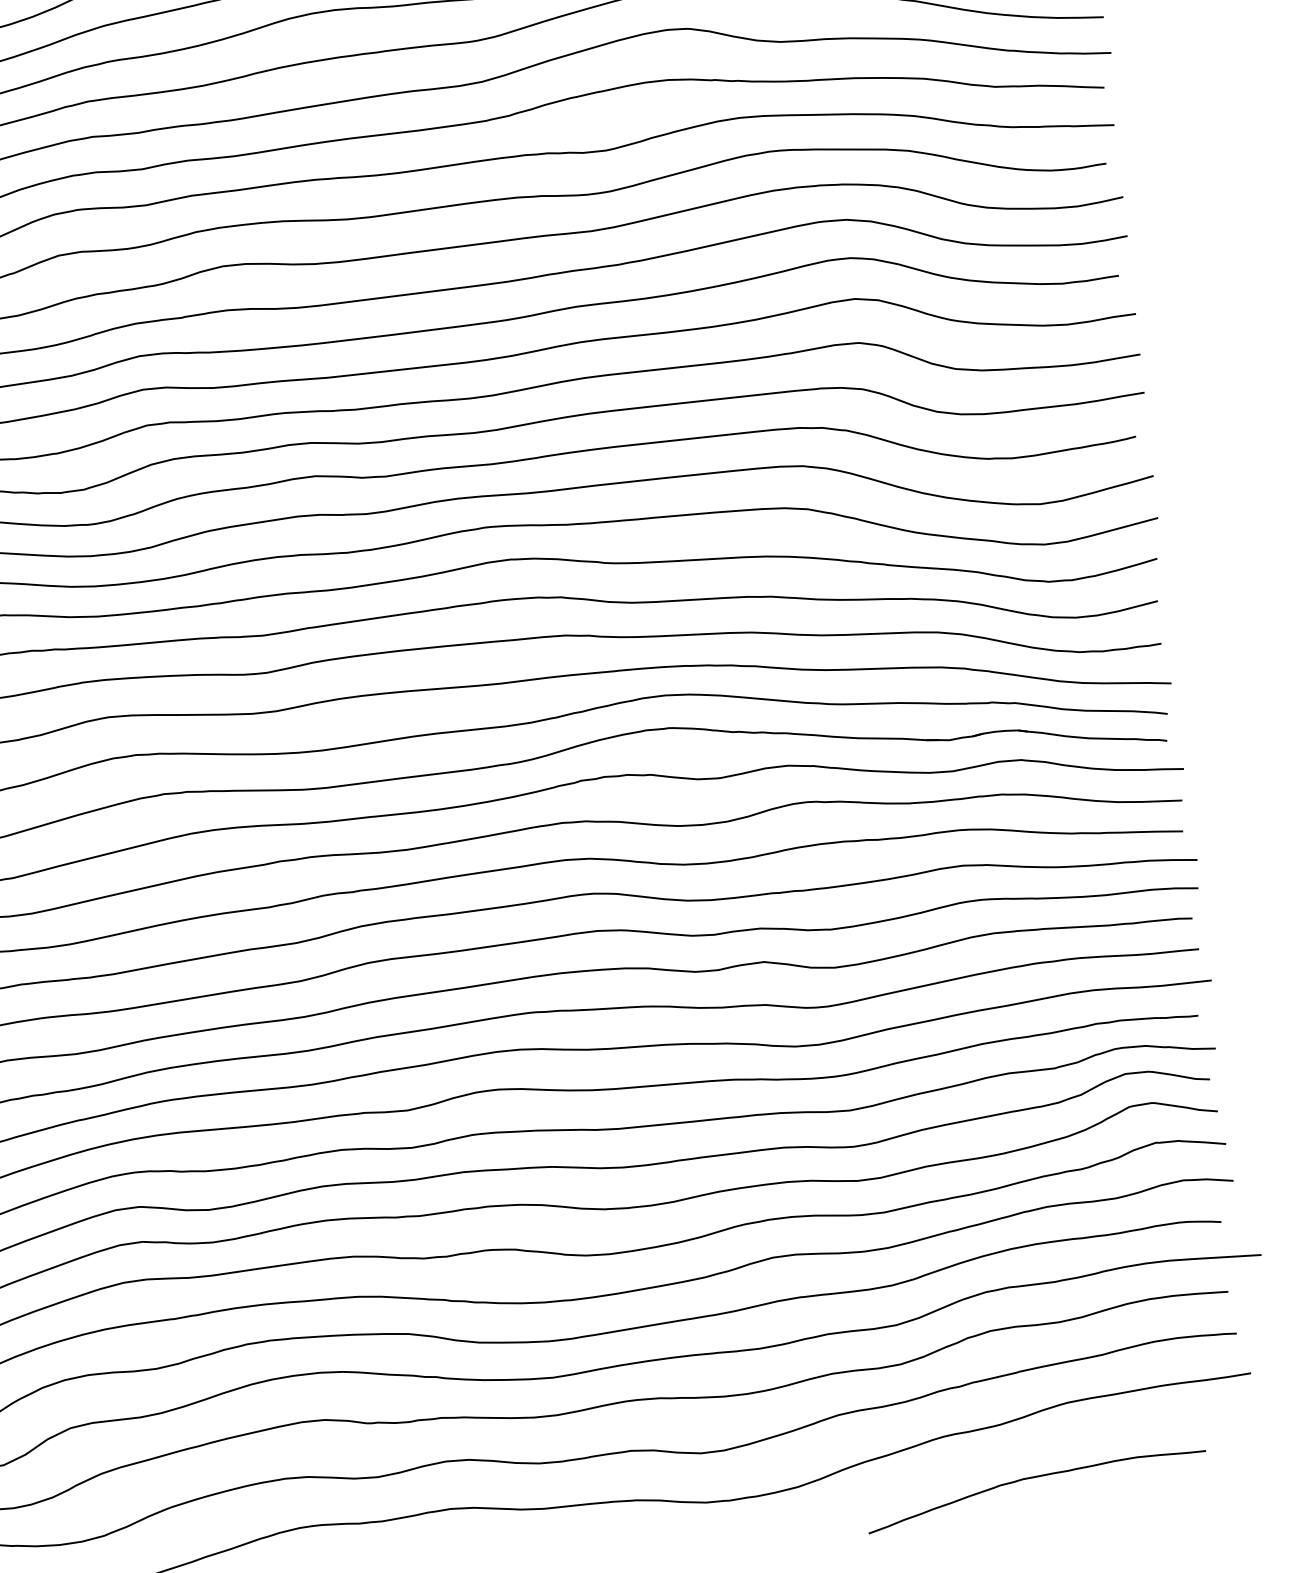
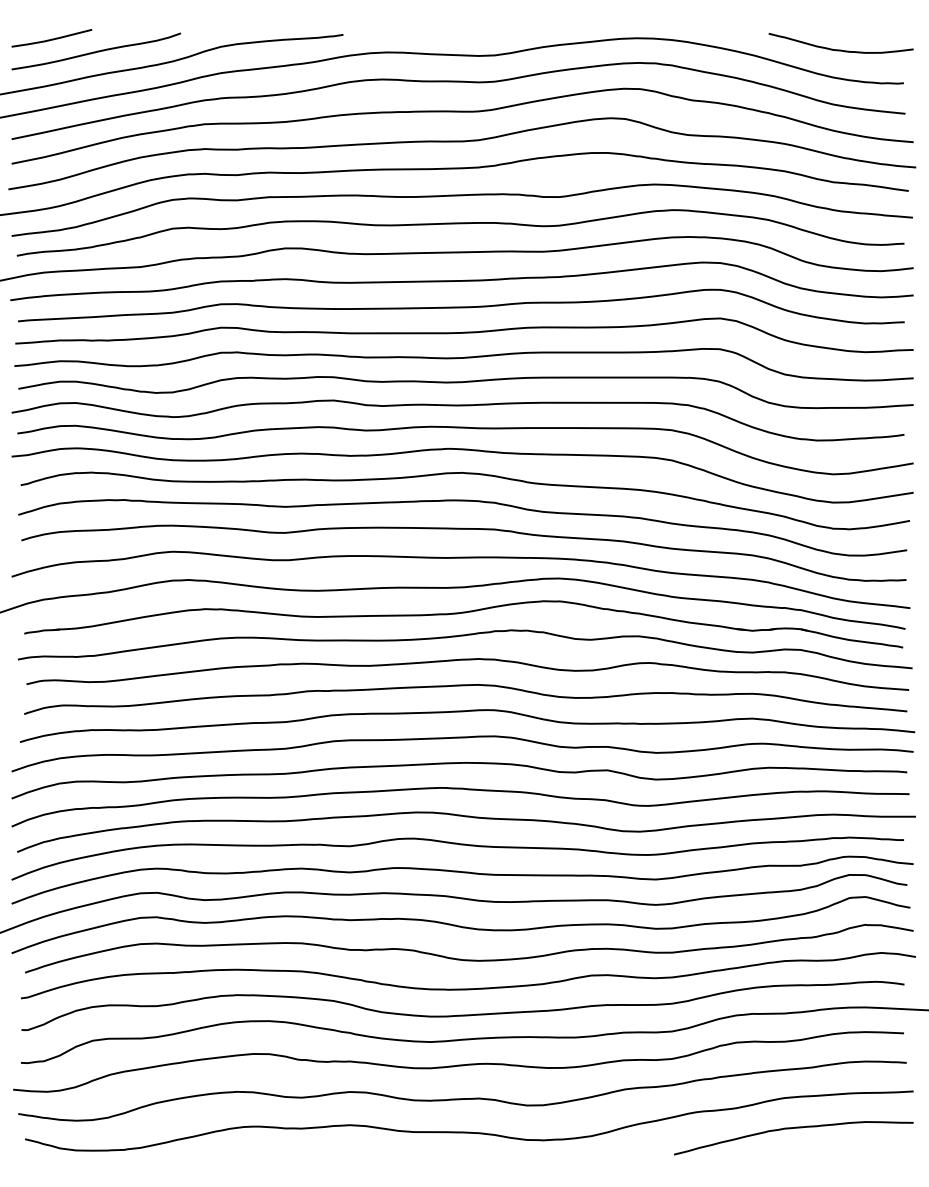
curve: (1031, 1479) -> (790, 1129), moved

